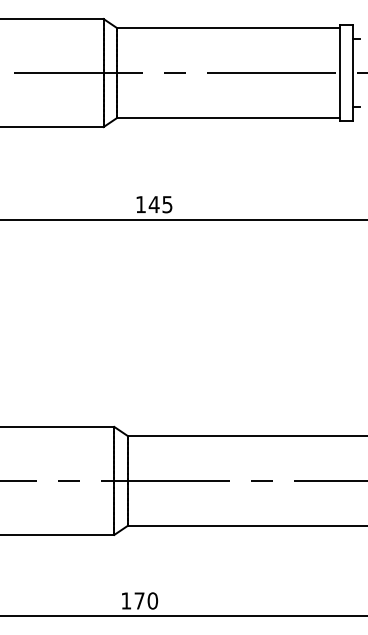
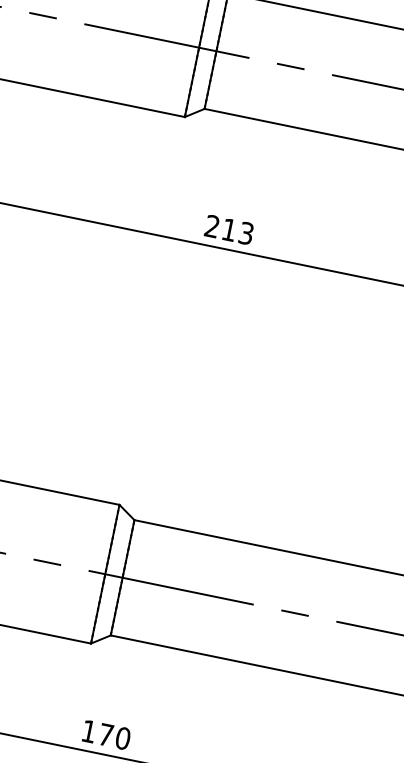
text: (154, 204) -> (229, 229), 145 -> 213

